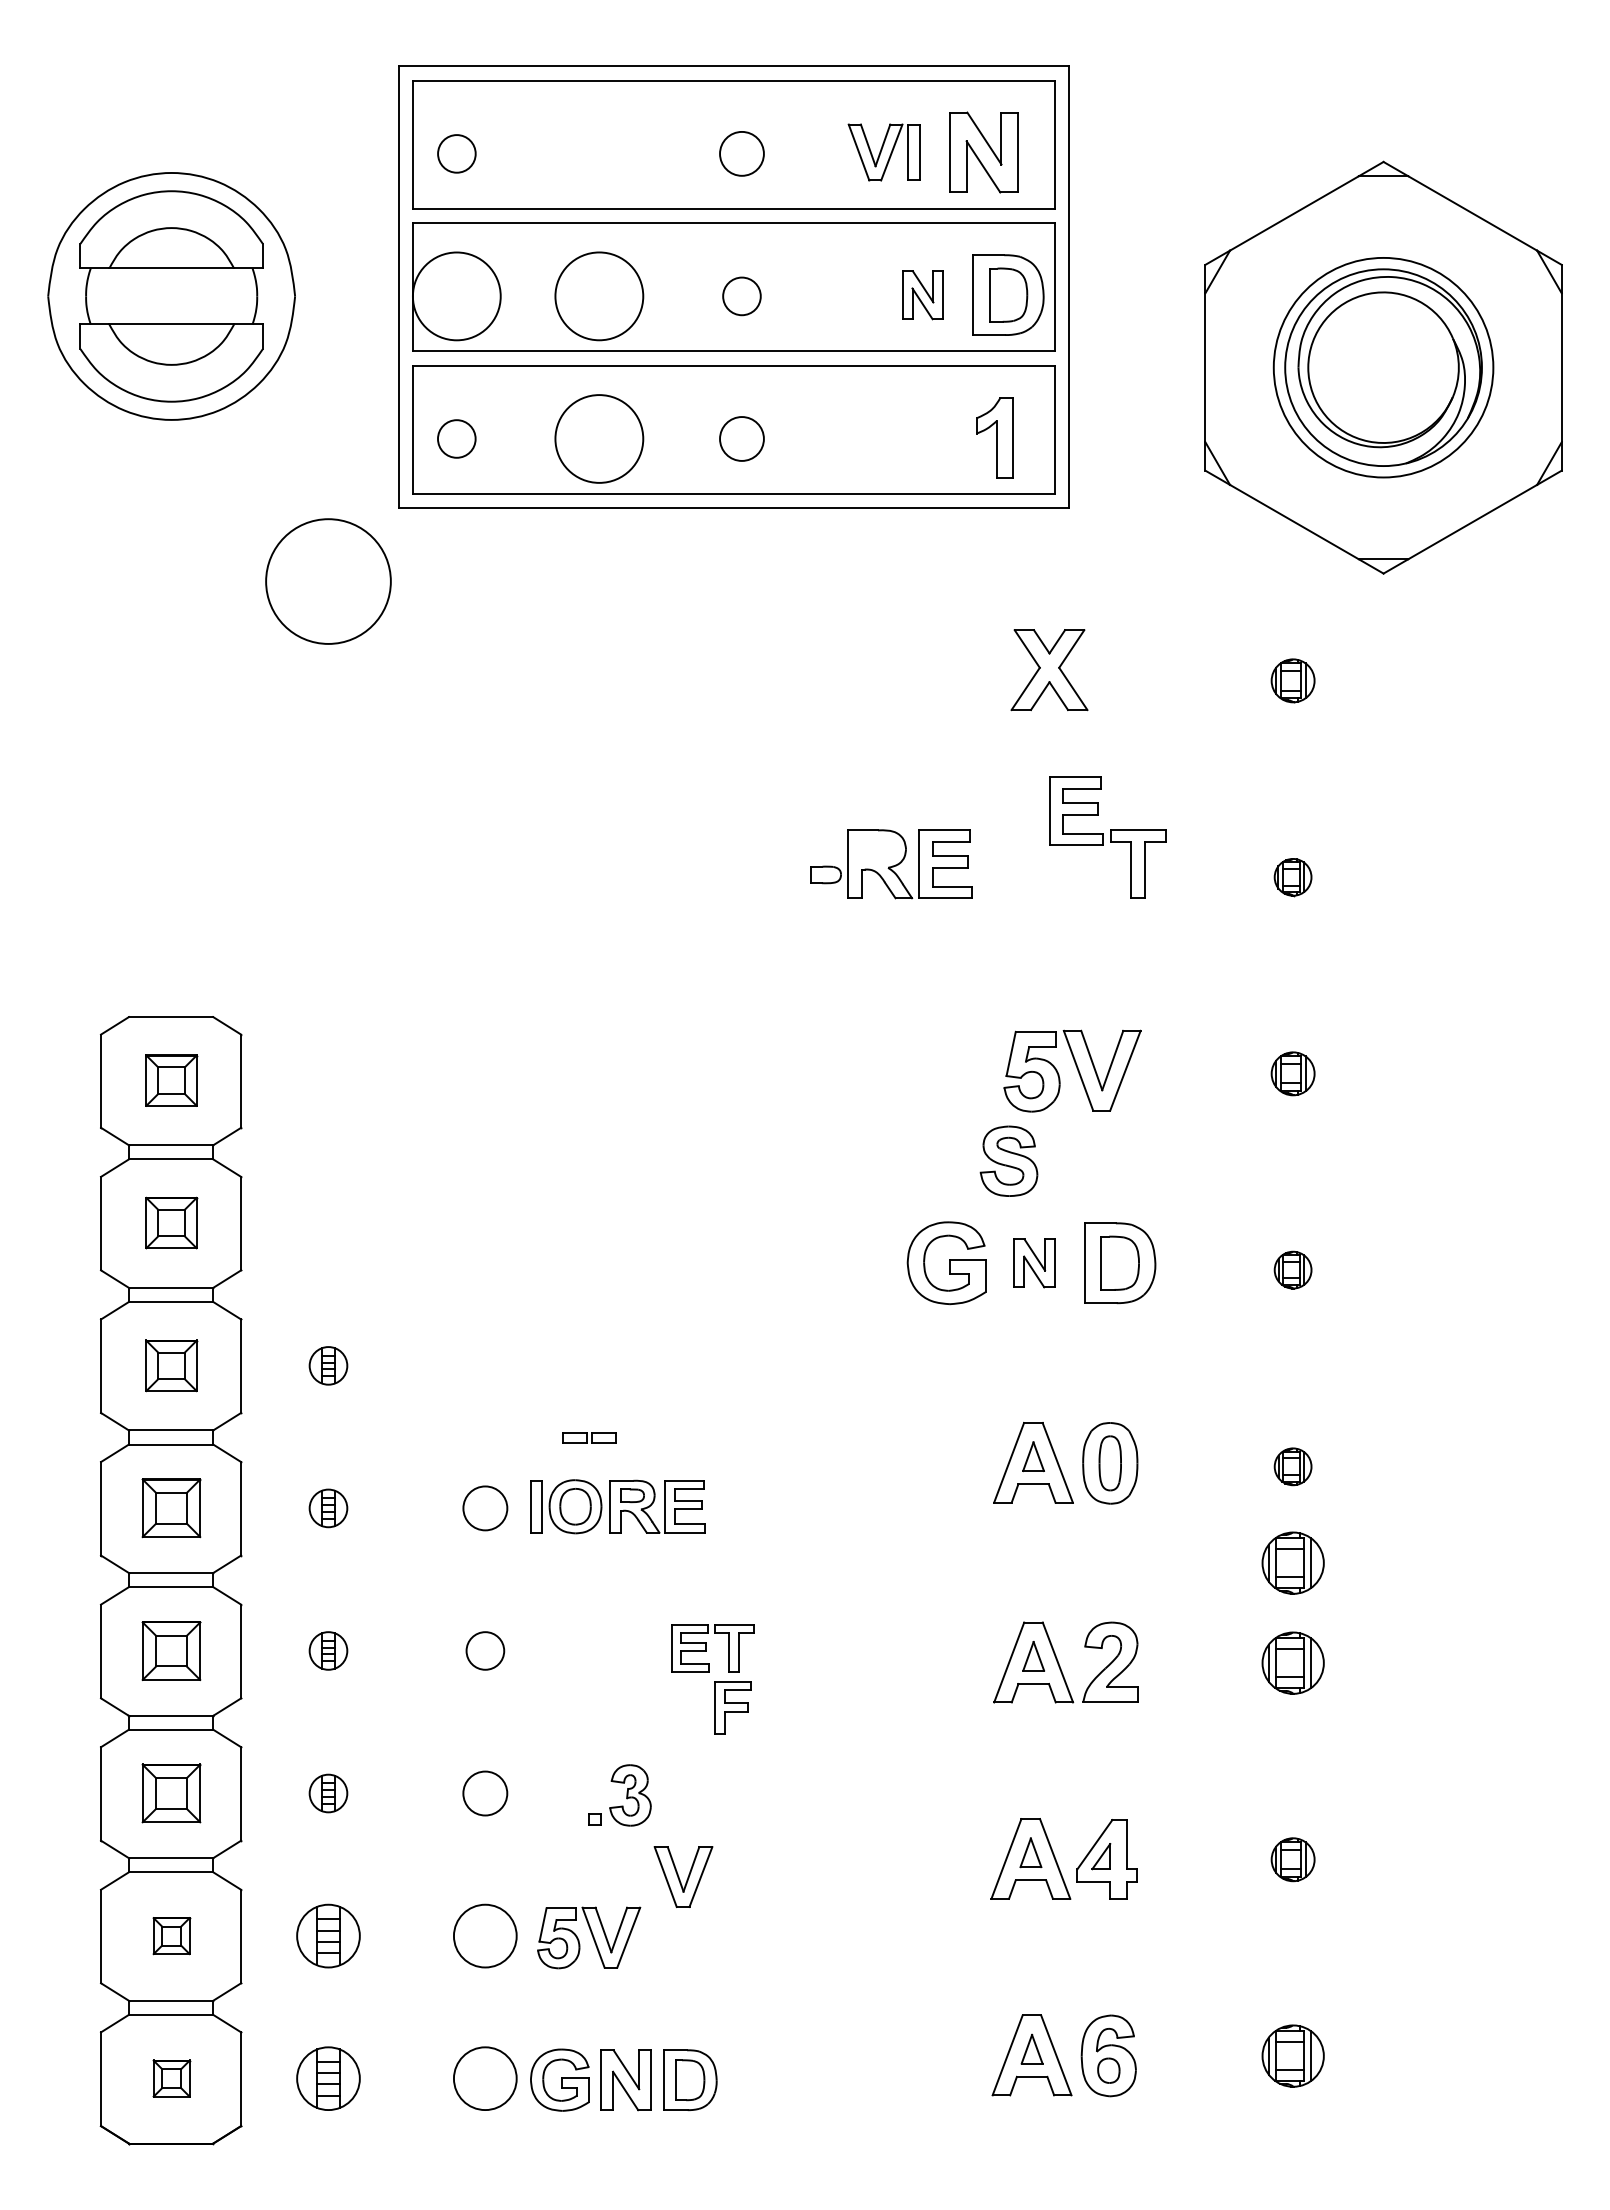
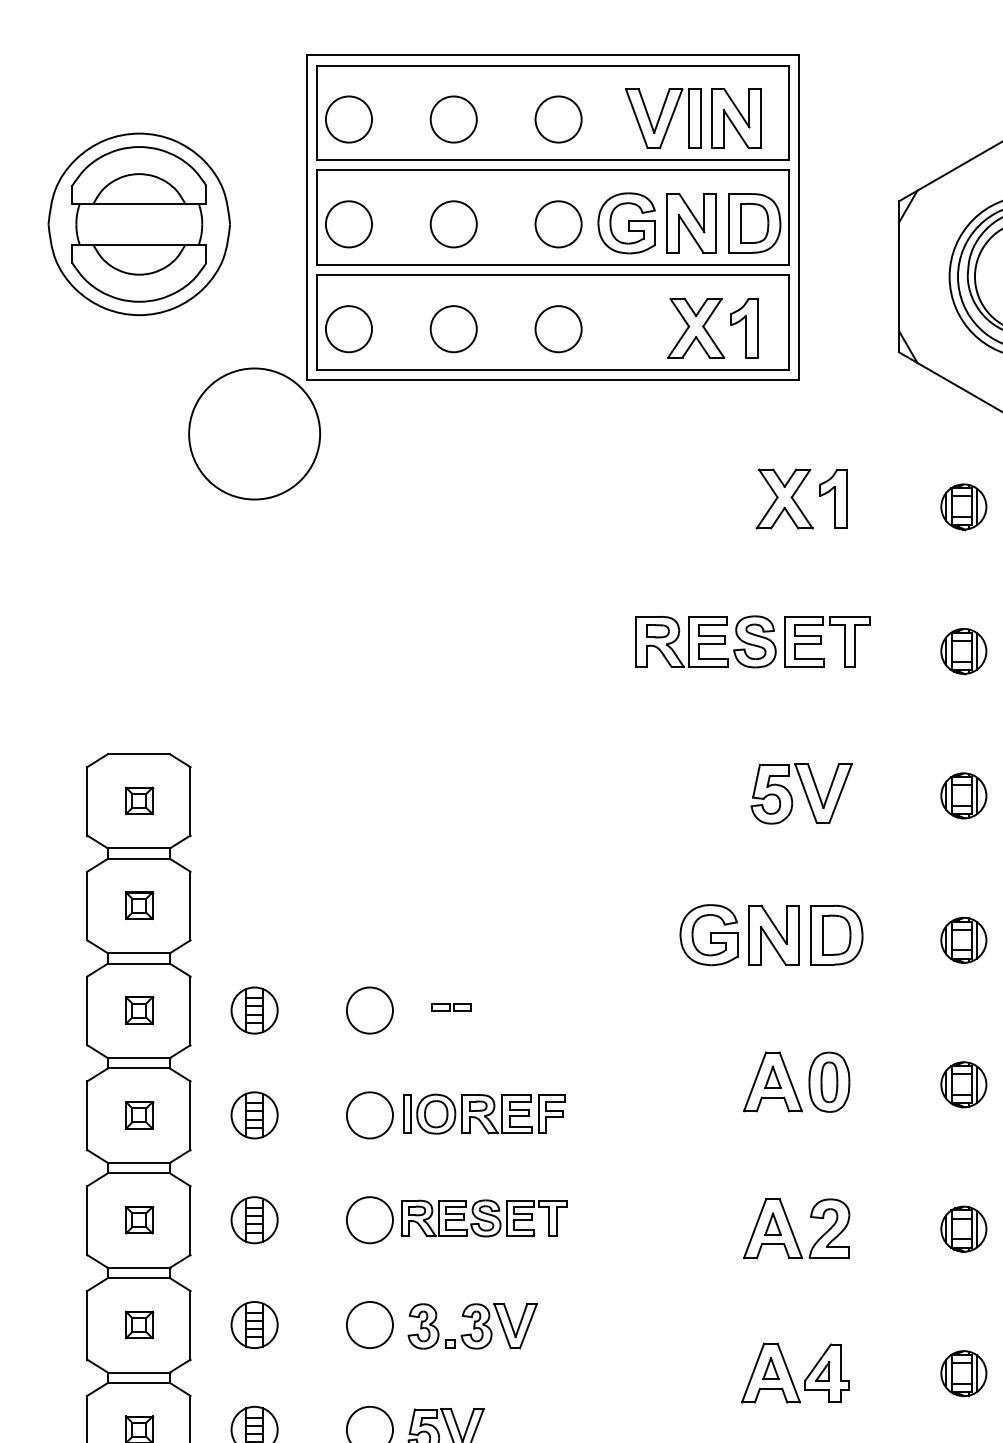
part: (883, 152) -> (662, 118), size x1.43
circle: (456, 153) -> (348, 119), size x1.67
circle: (599, 153) -> (453, 119), added
circle: (741, 153) -> (558, 119), size x1.43
part: (834, 294) -> (626, 222), added
part: (922, 295) -> (691, 223), size x1.67
circle: (456, 296) -> (348, 224), size x0.71
circle: (599, 296) -> (453, 224), size x0.71
circle: (741, 296) -> (558, 224), size x1.67
part: (928, 437) -> (695, 328), added
circle: (456, 438) -> (348, 328), size x1.67
circle: (599, 438) -> (453, 328), size x0.71
circle: (741, 438) -> (558, 328), size x1.43
circle: (328, 581) -> (254, 433), size x1.43
part: (1115, 669) -> (833, 498), added
part: (1292, 680) -> (963, 506), size x1.43
part: (1076, 810) -> (804, 641), moved
part: (825, 874) -> (657, 630), moved
part: (1292, 877) -> (963, 651), size x1.67
part: (1292, 1073) -> (963, 795), size x1.43
part: (171, 1080) -> (139, 800), size x0.71
part: (1008, 1160) -> (754, 641), moved
part: (171, 1223) -> (139, 905), size x0.71
part: (1034, 1263) -> (773, 935), size x1.67
part: (1292, 1269) -> (963, 939), size x1.67
part: (171, 1365) -> (139, 1010), size x0.71
part: (328, 1365) -> (254, 1010), size x1.67
circle: (485, 1365) -> (370, 1010), added
part: (589, 1437) -> (451, 1007), moved
part: (1292, 1466) -> (963, 1084), size x1.67
part: (171, 1508) -> (139, 1115), size x0.62
part: (328, 1508) -> (254, 1115), size x1.67
circle: (485, 1508) -> (370, 1115), size x1.43
part: (1292, 1562) -> (963, 1155), removed
part: (595, 1648) -> (450, 1218), added
part: (171, 1650) -> (139, 1219), size x0.62
part: (328, 1650) -> (254, 1219), size x1.67
circle: (485, 1650) -> (370, 1219), size x1.67
part: (732, 1707) -> (551, 1114), moved
part: (171, 1793) -> (139, 1325), size x0.62
part: (328, 1793) -> (254, 1325), size x1.67
circle: (484, 1793) -> (369, 1325), size x1.43
part: (558, 1795) -> (423, 1326), added
part: (1292, 1859) -> (963, 1373), size x1.43
part: (683, 1876) -> (515, 1325), moved

